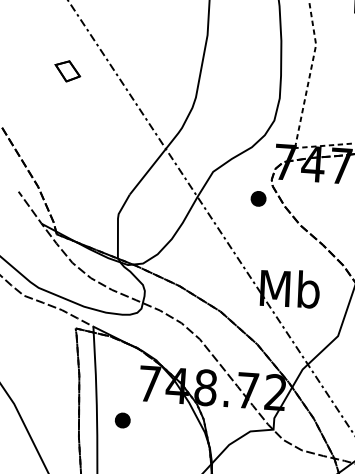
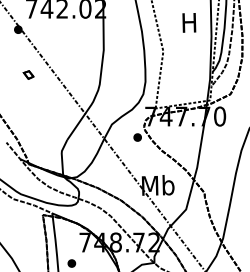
part: (67, 70) -> (28, 74), size x0.7

